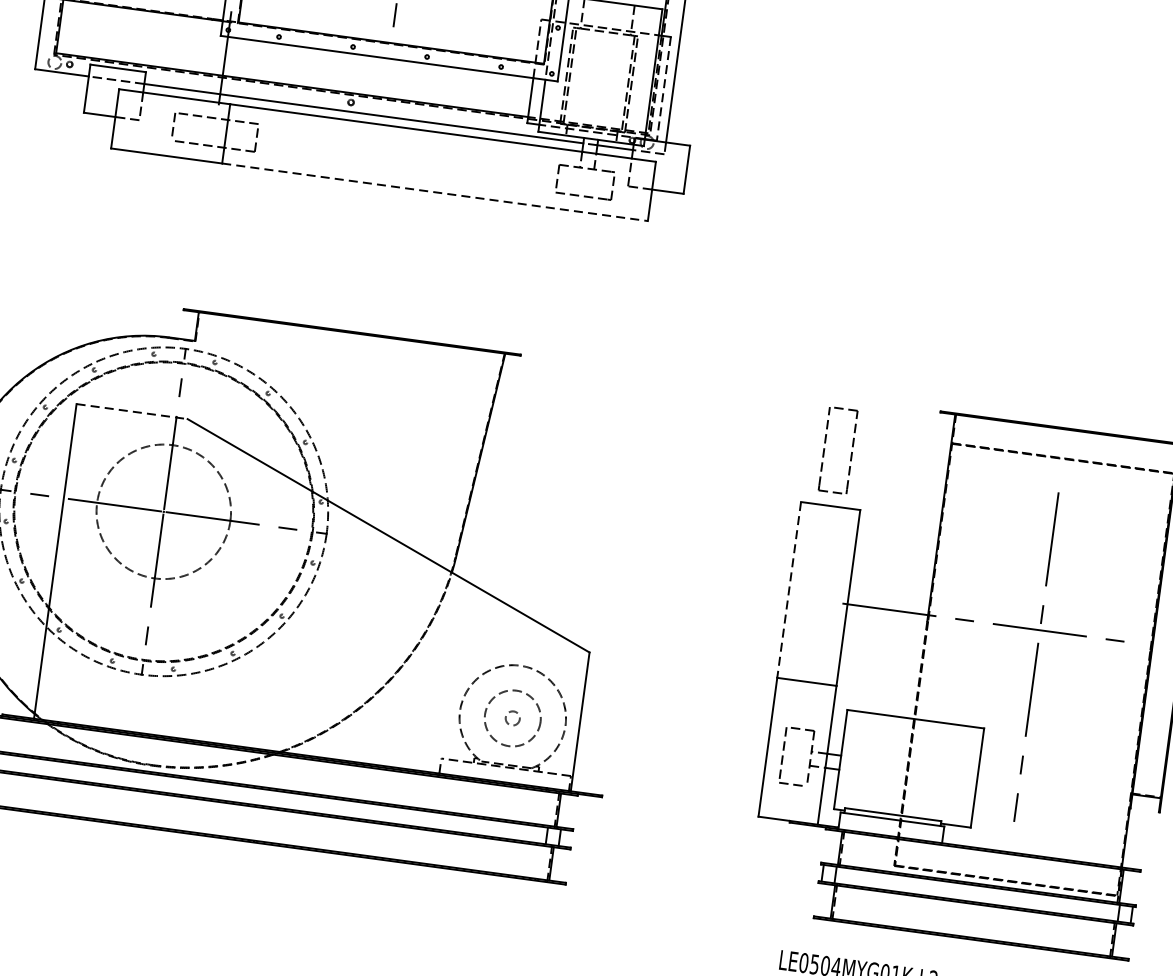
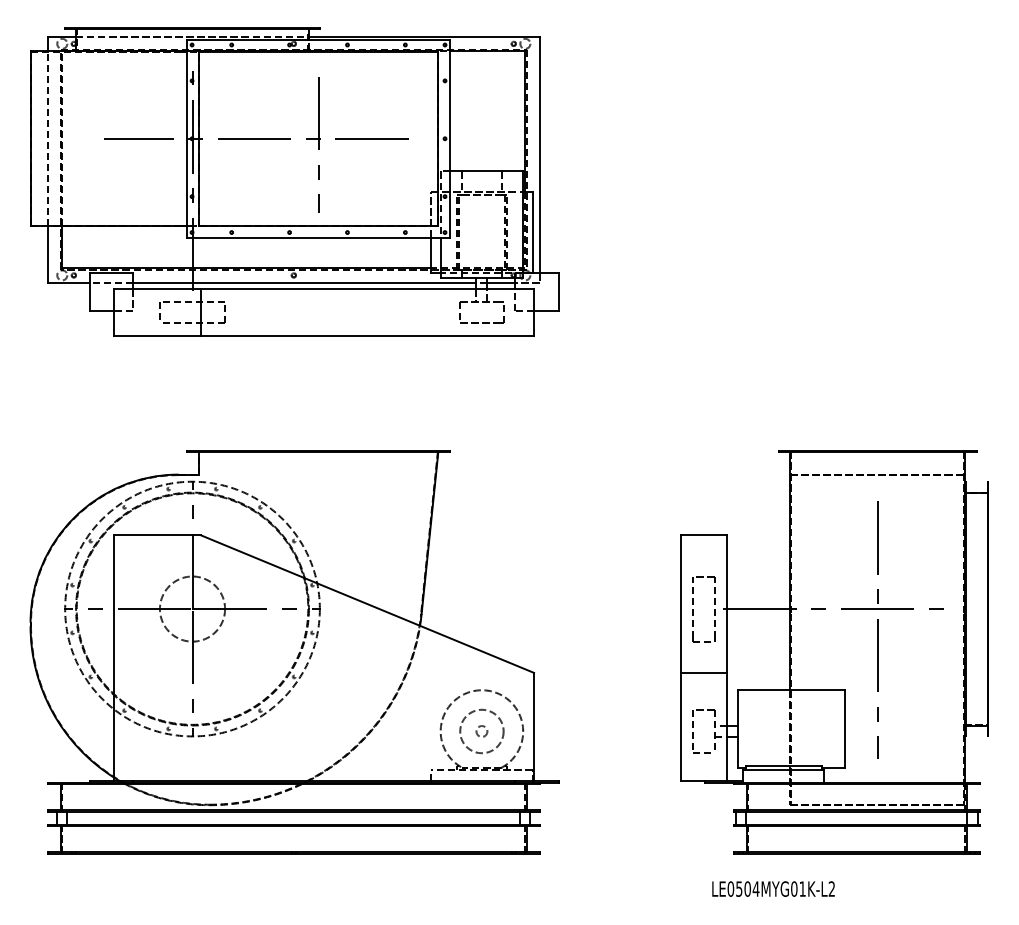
line: (663, 88) -> (532, 232), dashed -> solid
line: (436, 192) -> (368, 335), dashed -> solid
line: (133, 411) -> (158, 535), dashed -> solid
part: (824, 449) -> (693, 609), moved
circle: (163, 511) -> (192, 608), size x0.62
line: (788, 590) -> (680, 604), dashed -> solid
line: (921, 670) -> (790, 652), dashed -> solid

